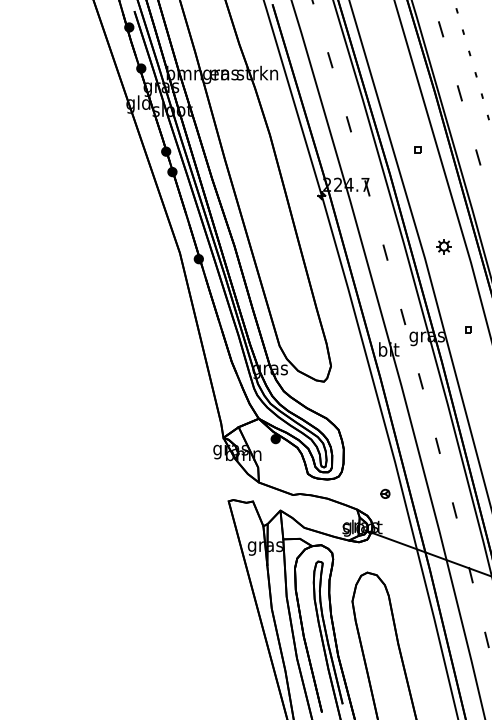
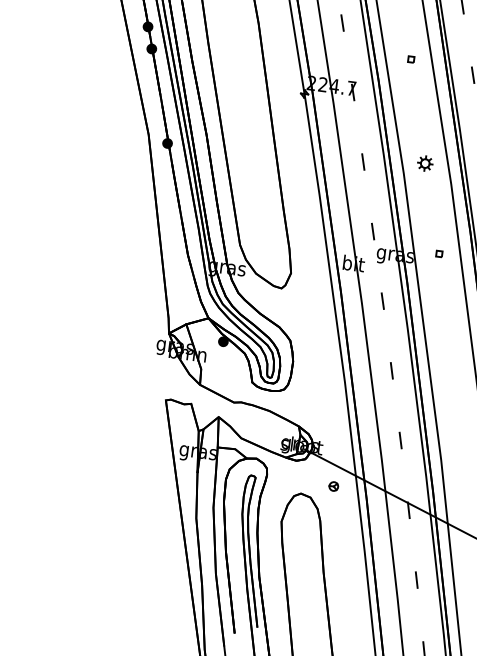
part: (385, 493) -> (333, 486), moved

